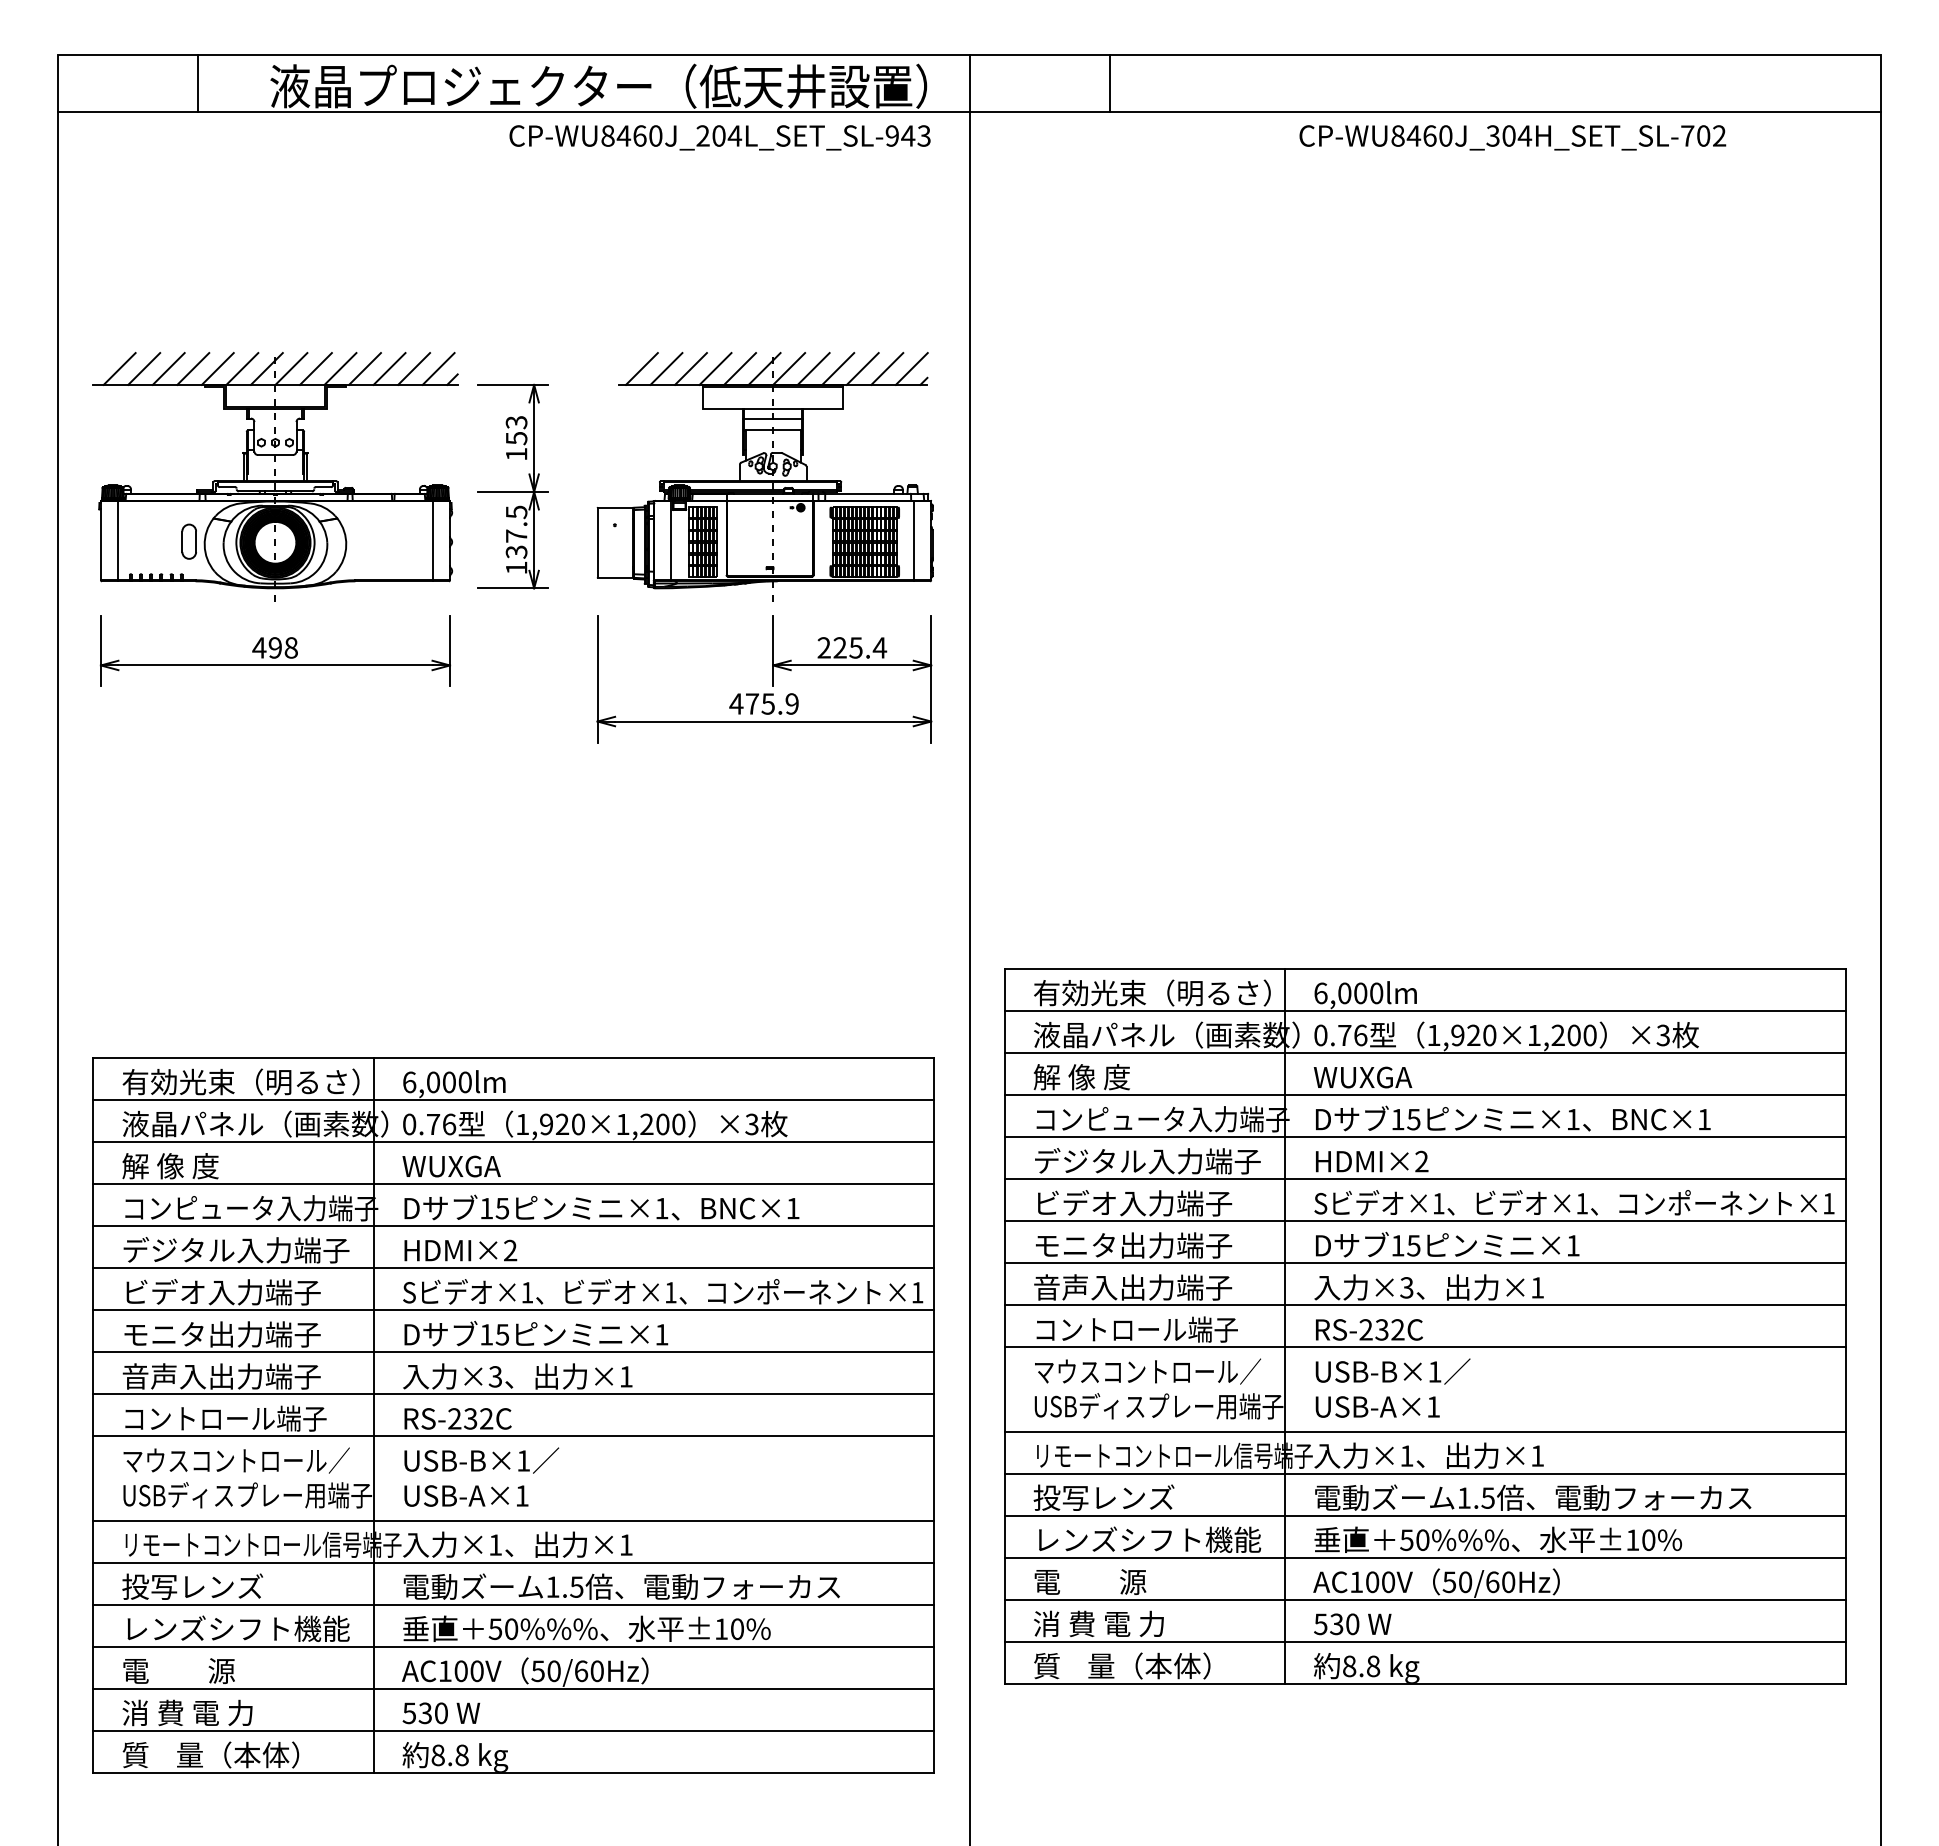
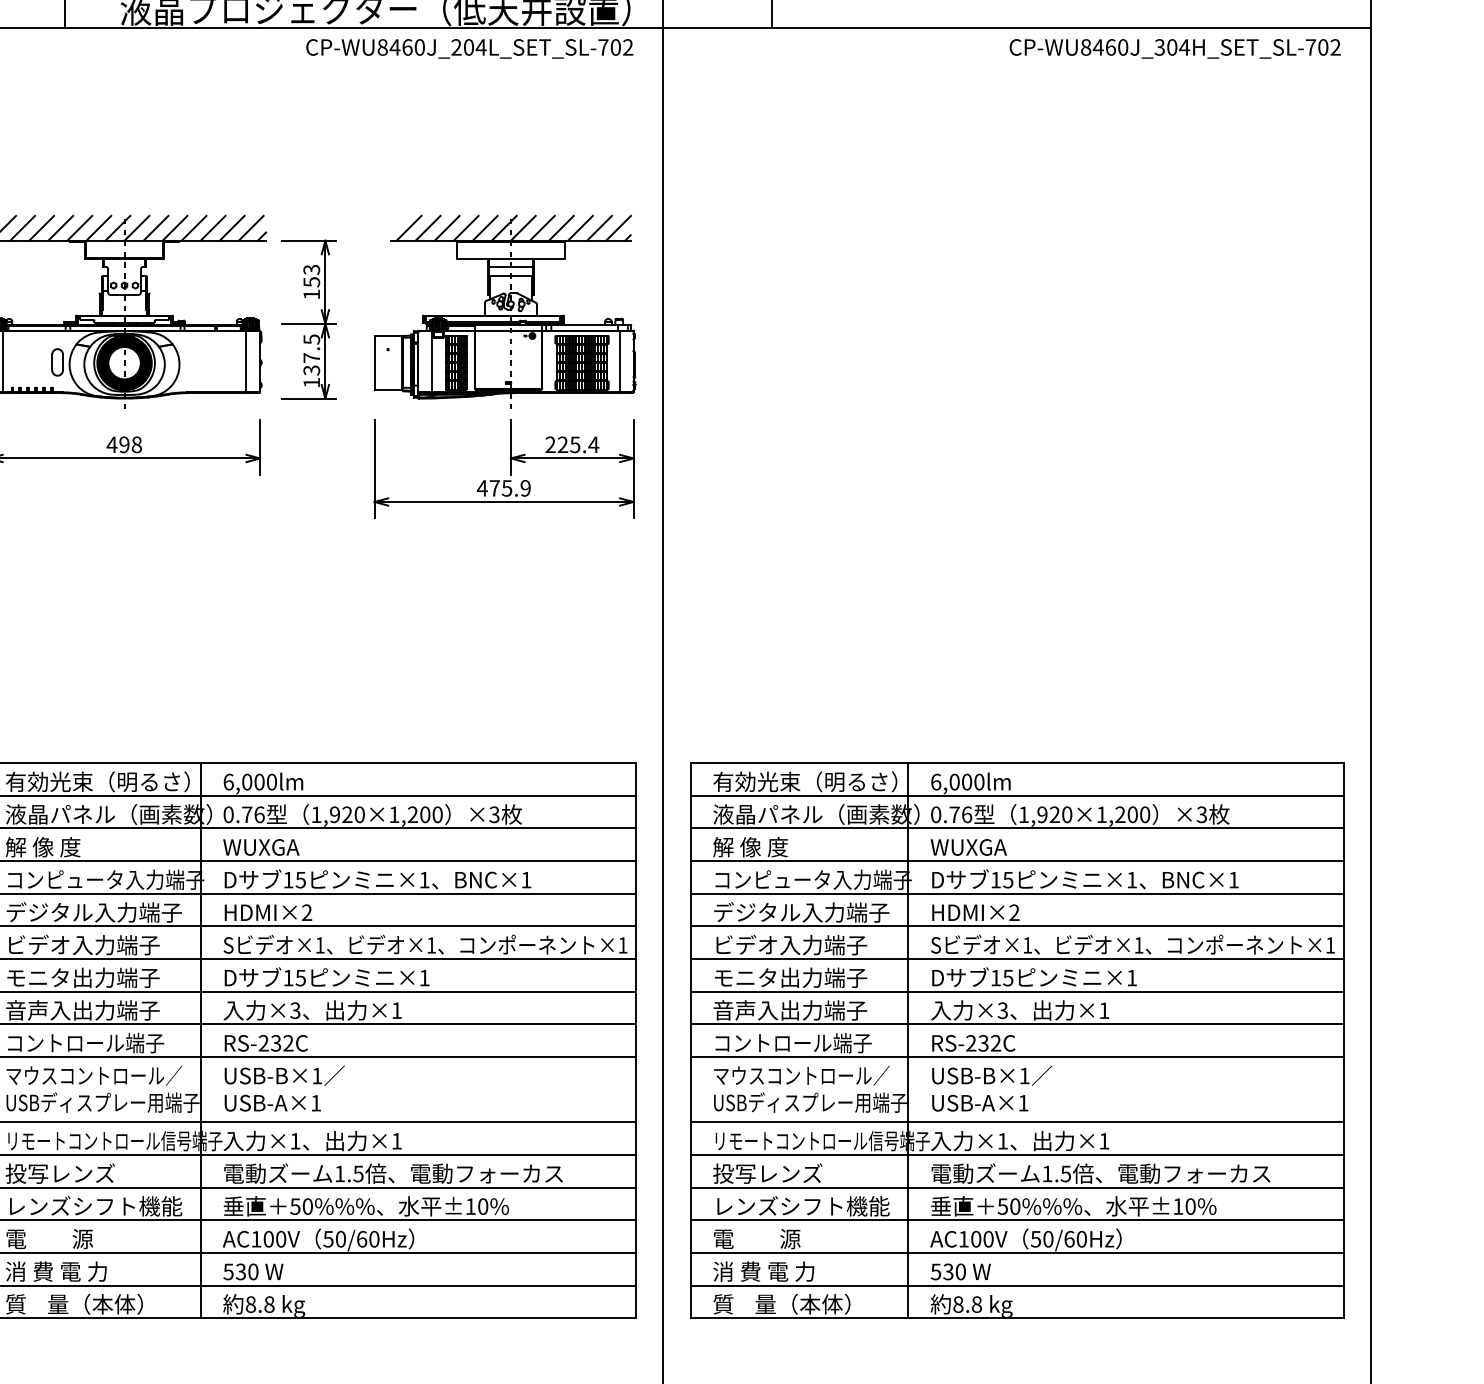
text: (907, 135) -> (615, 47), CP-WU8460J_204L_SET_SL-943 -> CP-WU8460J_204L_SET_SL-702
text: (1512, 137) -> (1174, 48), moved
part: (1425, 1326) -> (1017, 1040), moved

